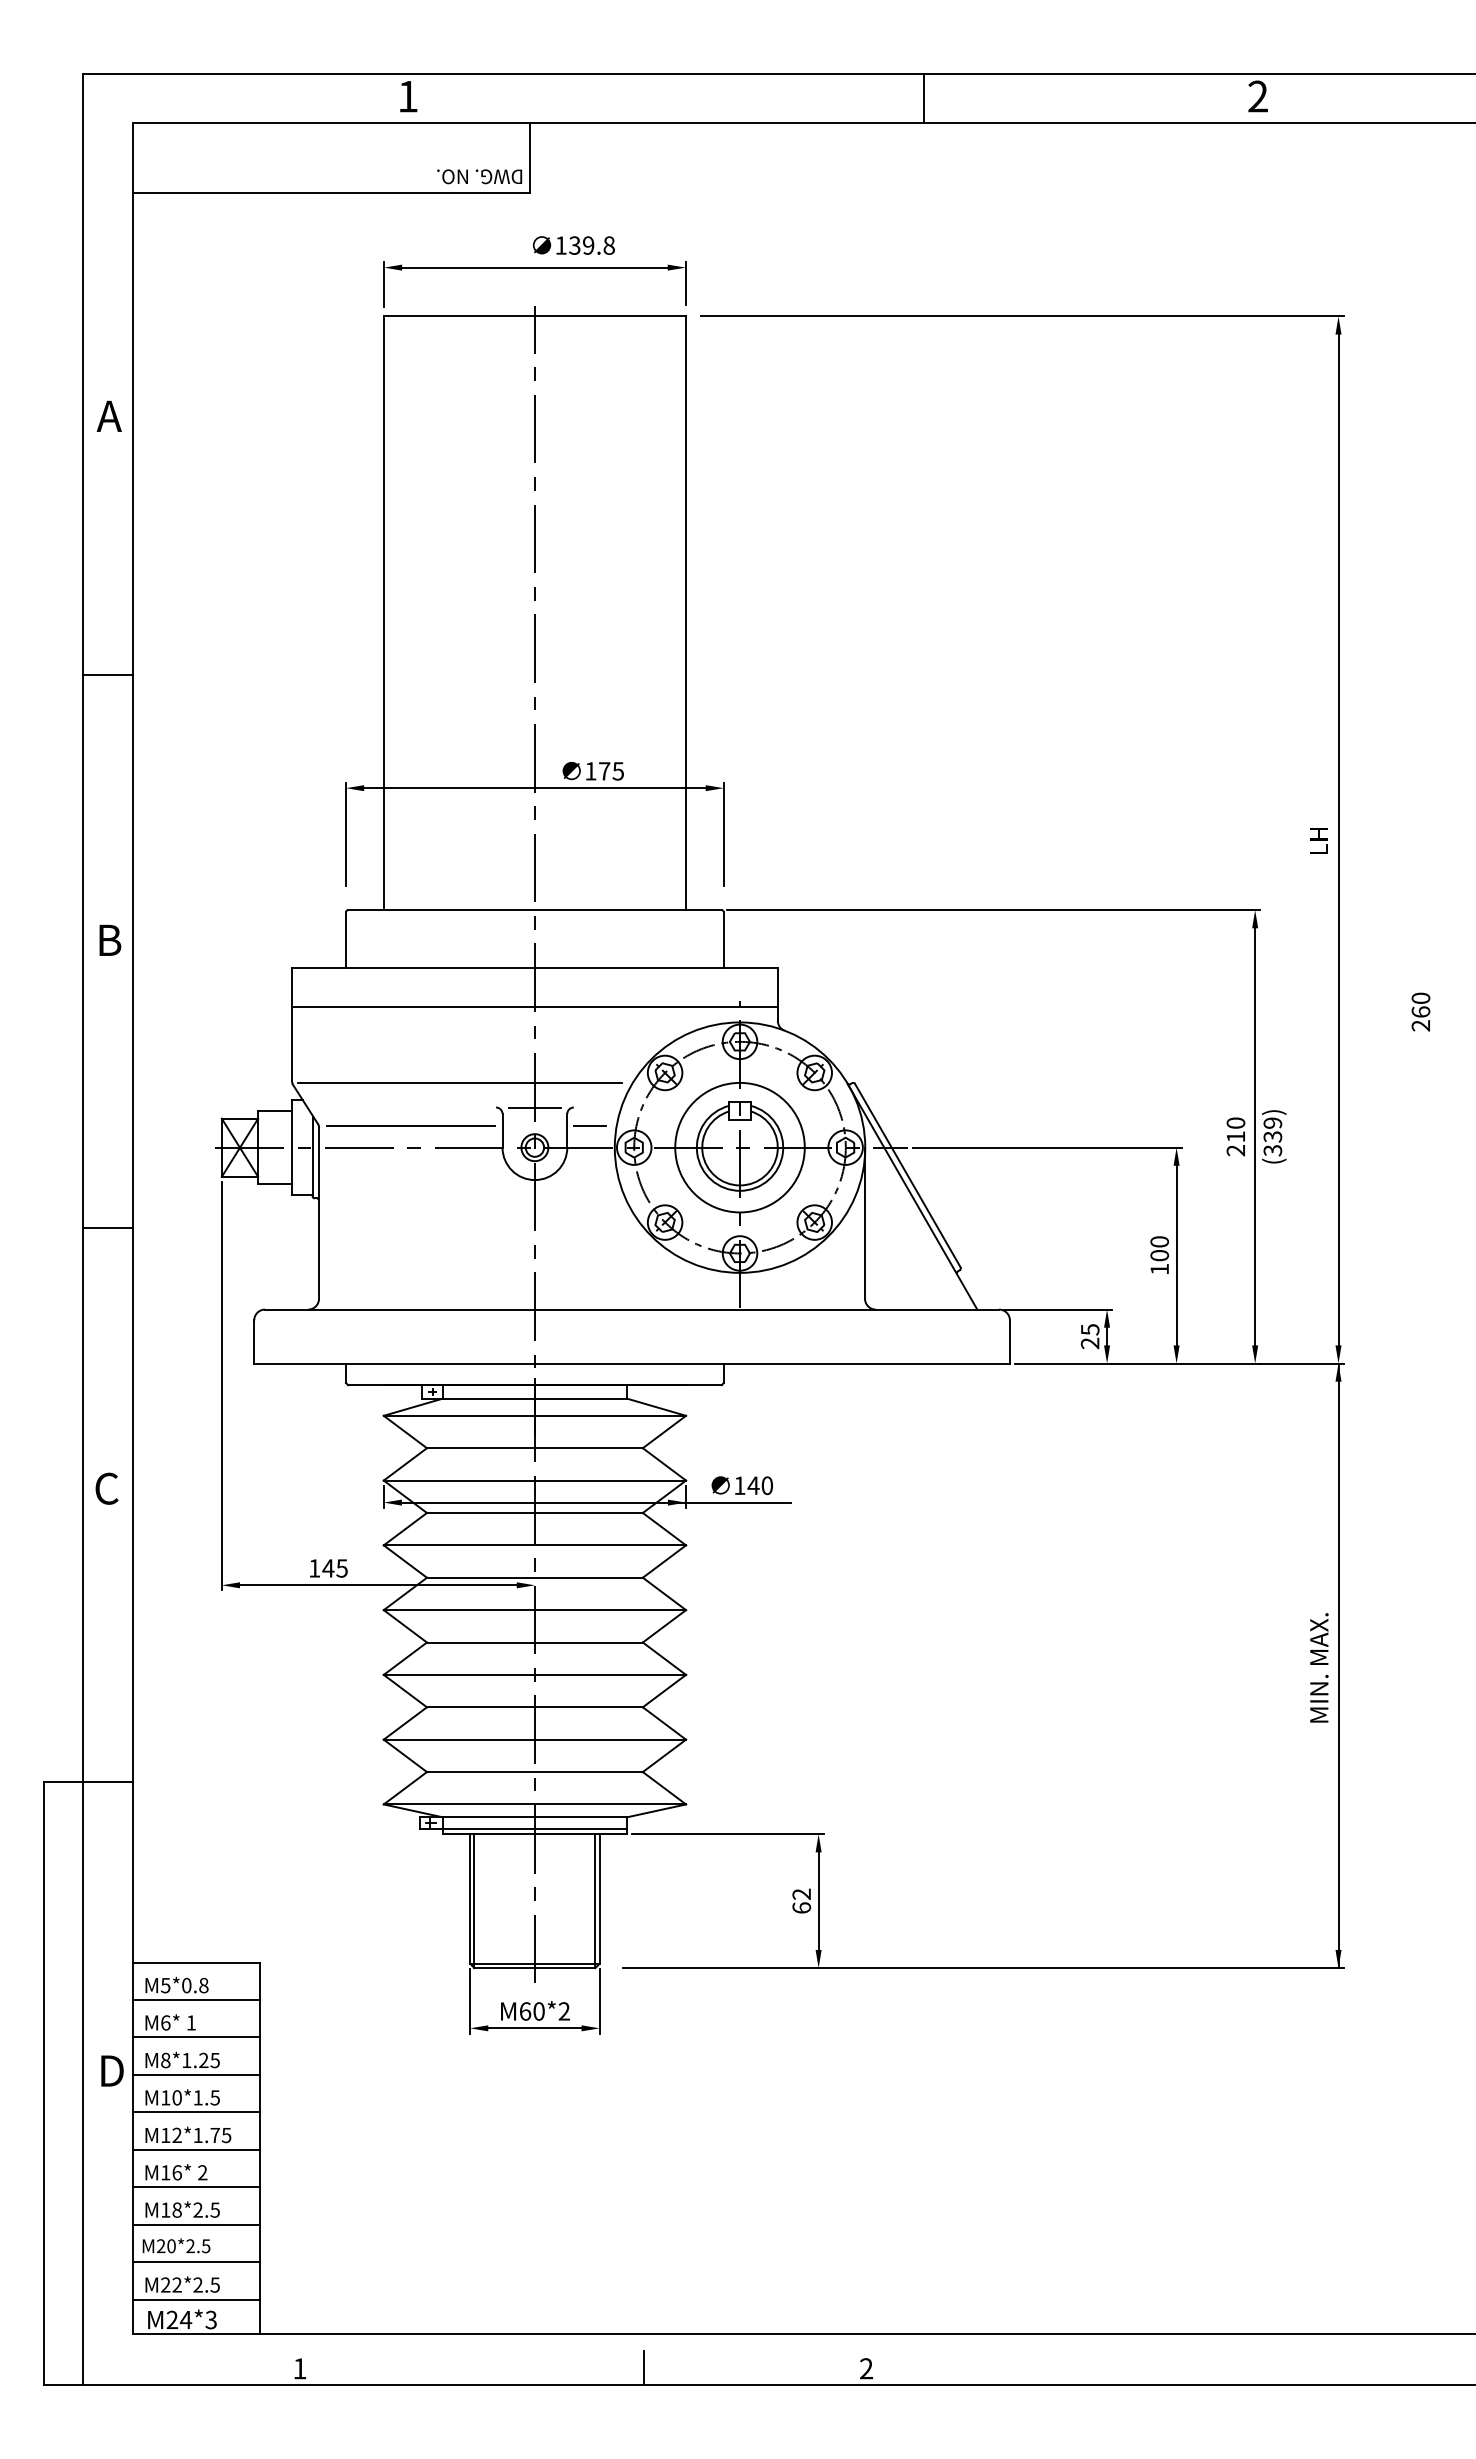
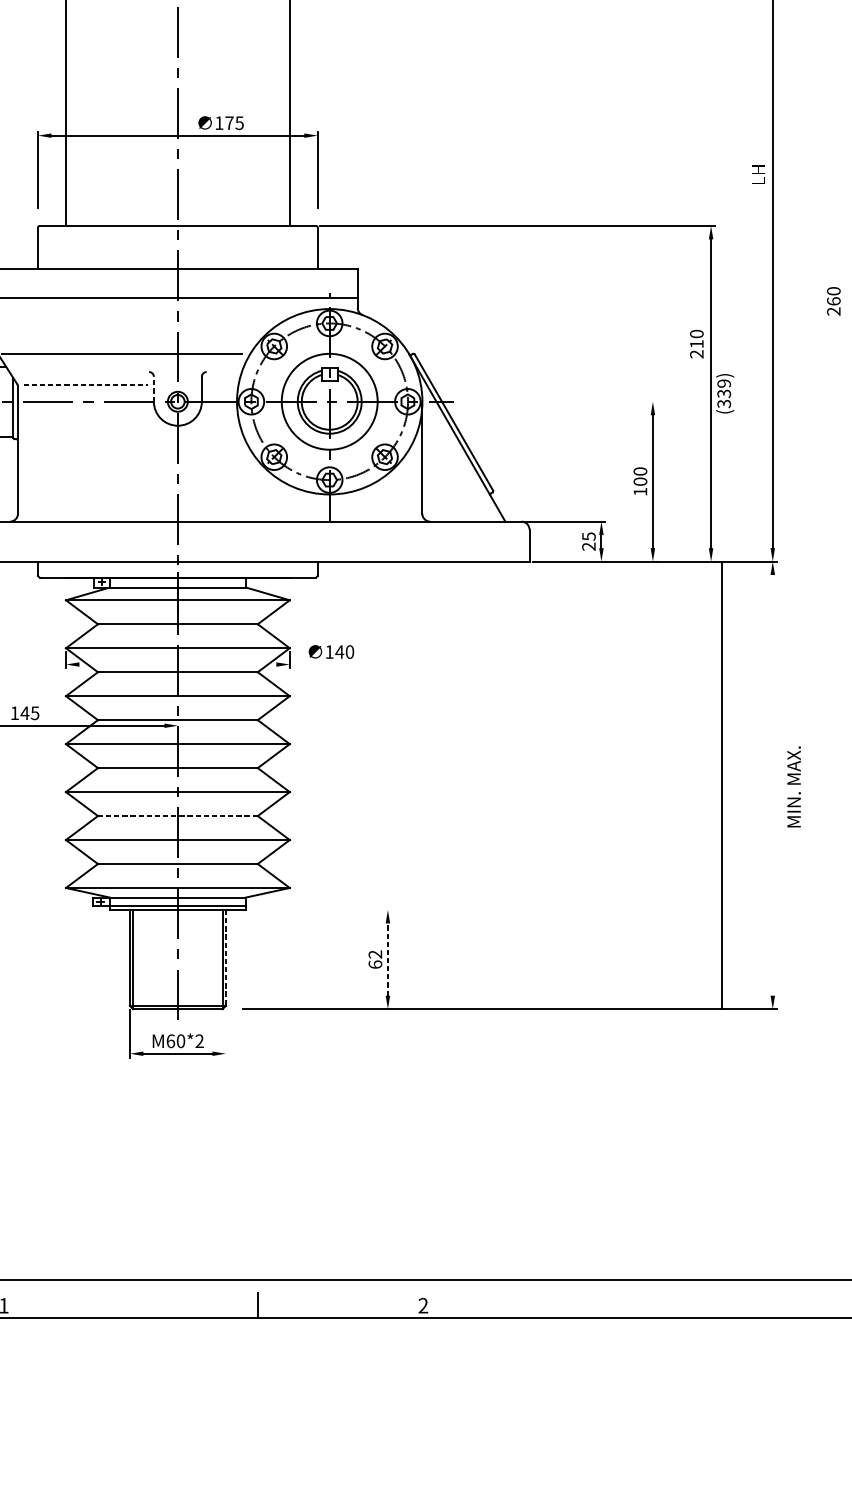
line: (534, 1107) -> (177, 372), removed
line: (411, 1125) -> (86, 385), solid -> dashed
line: (589, 1125) -> (218, 385), removed
line: (502, 1130) -> (153, 389), solid -> dashed
text: (1235, 1136) -> (696, 343), moved
line: (1046, 1147) -> (556, 401), removed
line: (596, 1502) -> (223, 664), removed
line: (1338, 1665) -> (722, 785), moved
text: (1319, 1667) -> (794, 786), moved
line: (534, 1707) -> (177, 816), solid -> dashed
line: (727, 1834) -> (320, 910), removed
line: (599, 1899) -> (225, 958), solid -> dashed
line: (818, 1901) -> (387, 959), solid -> dashed
line: (599, 2000) -> (225, 1033), removed

